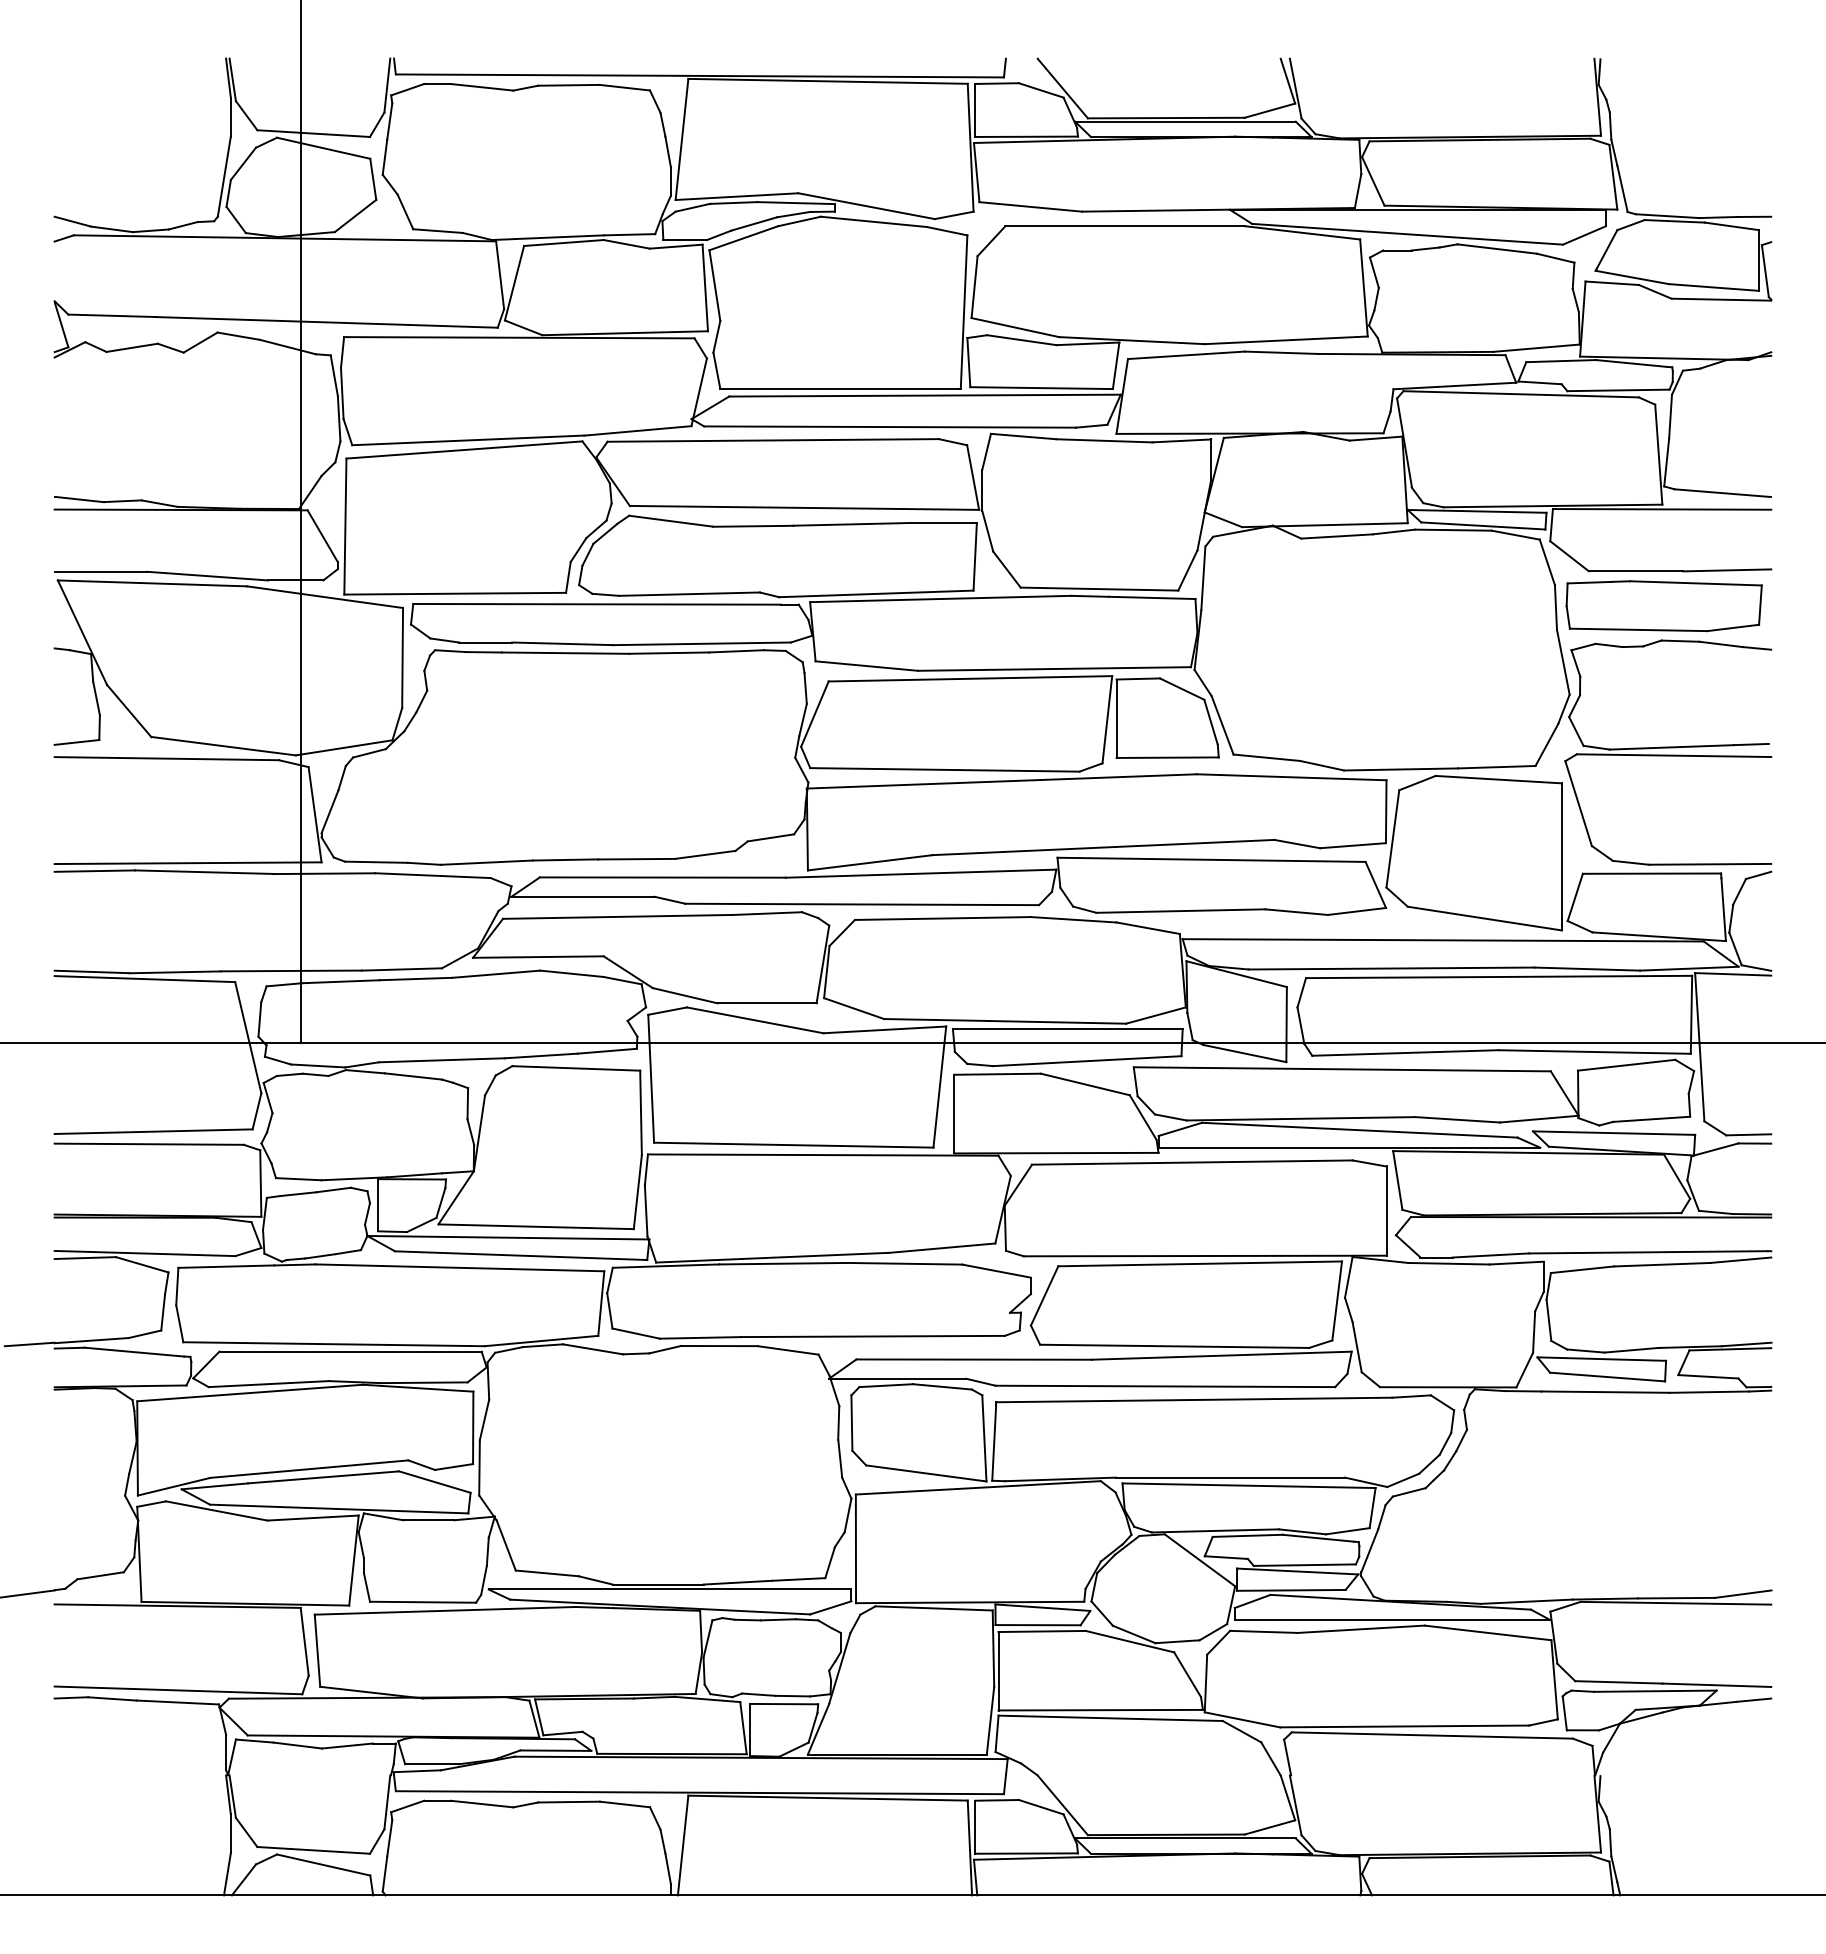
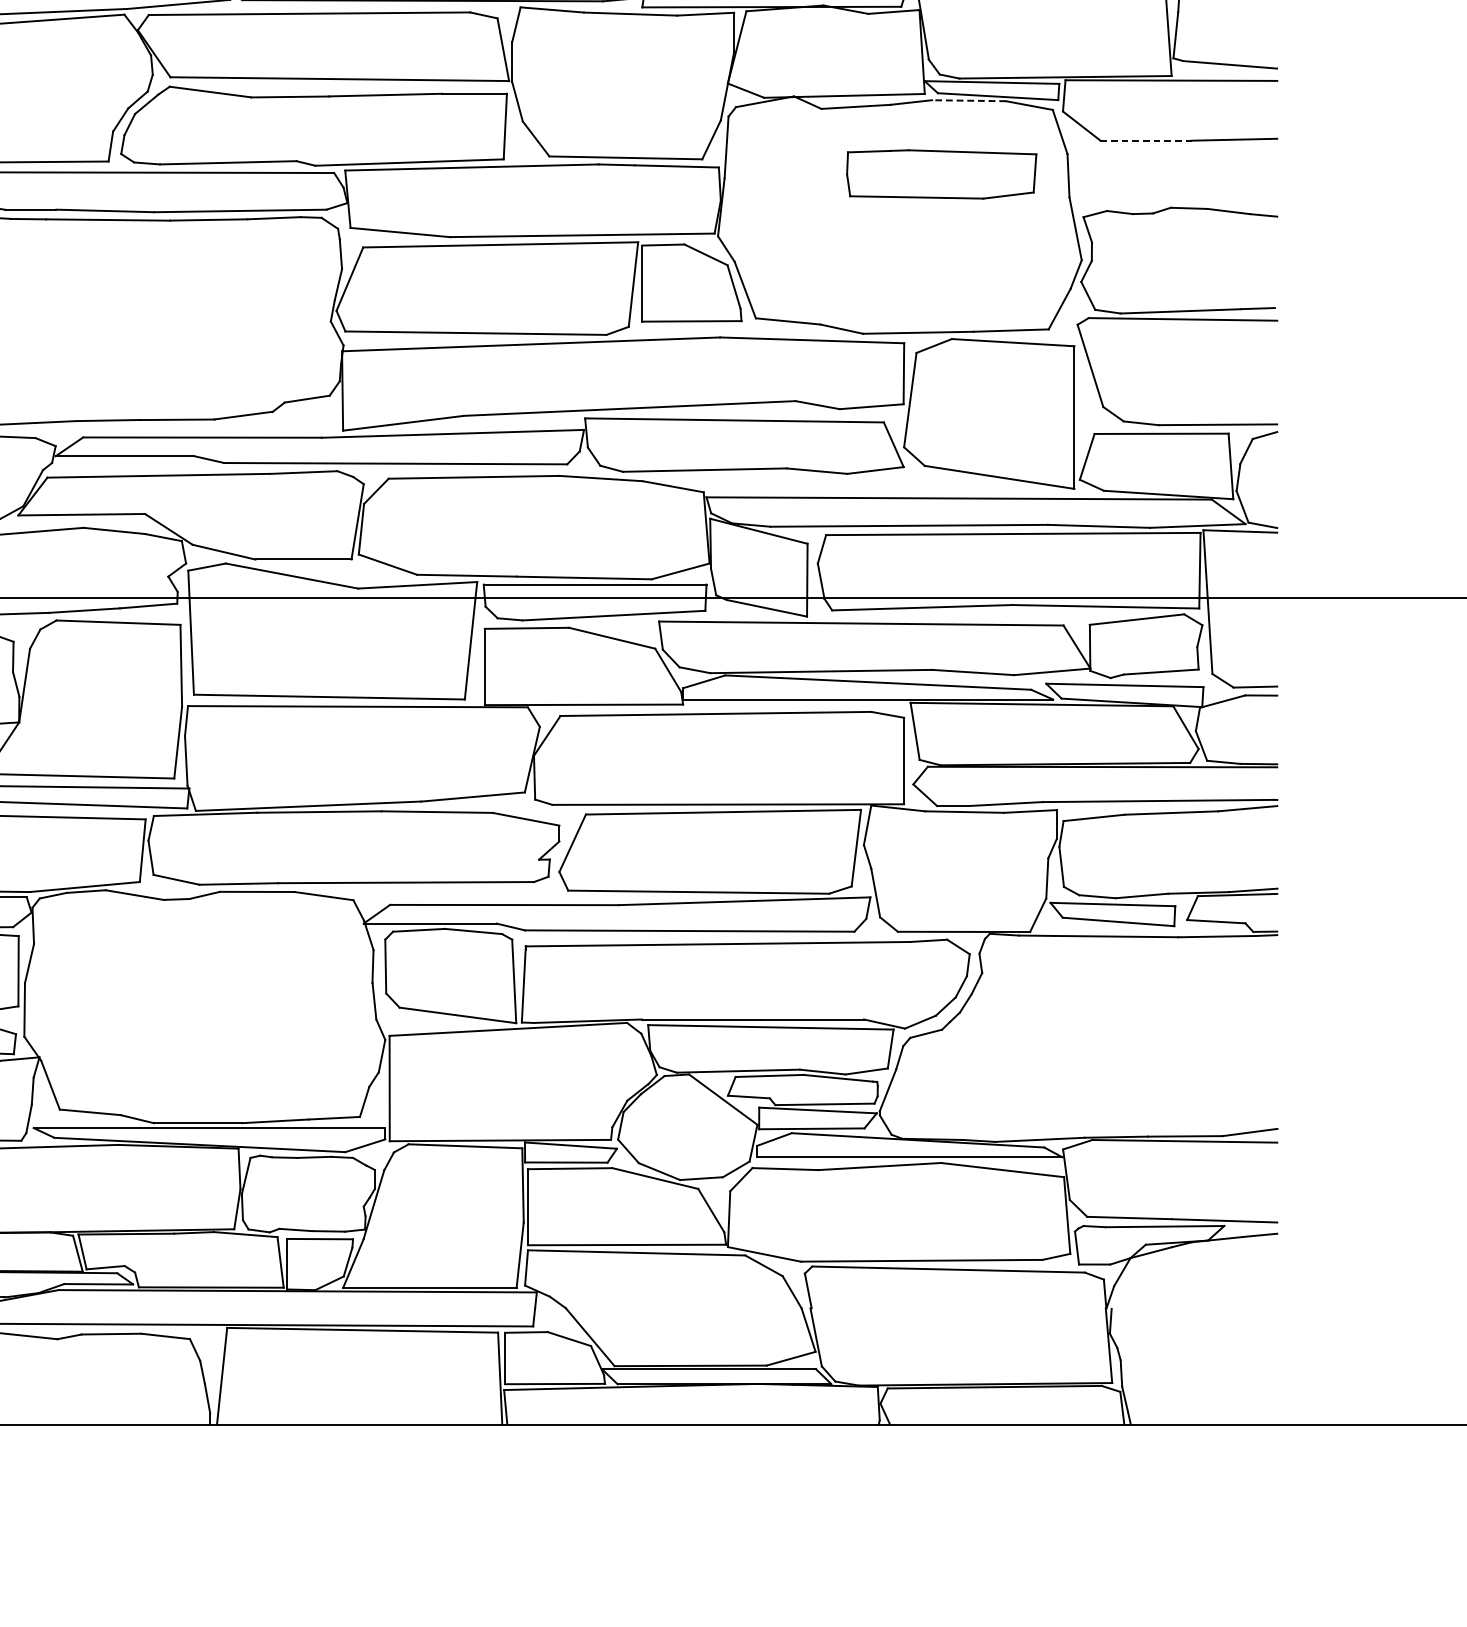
line: (1452, 530) -> (968, 101), solid -> dashed
line: (1636, 571) -> (1146, 140), solid -> dashed
part: (1663, 606) -> (941, 174), moved

